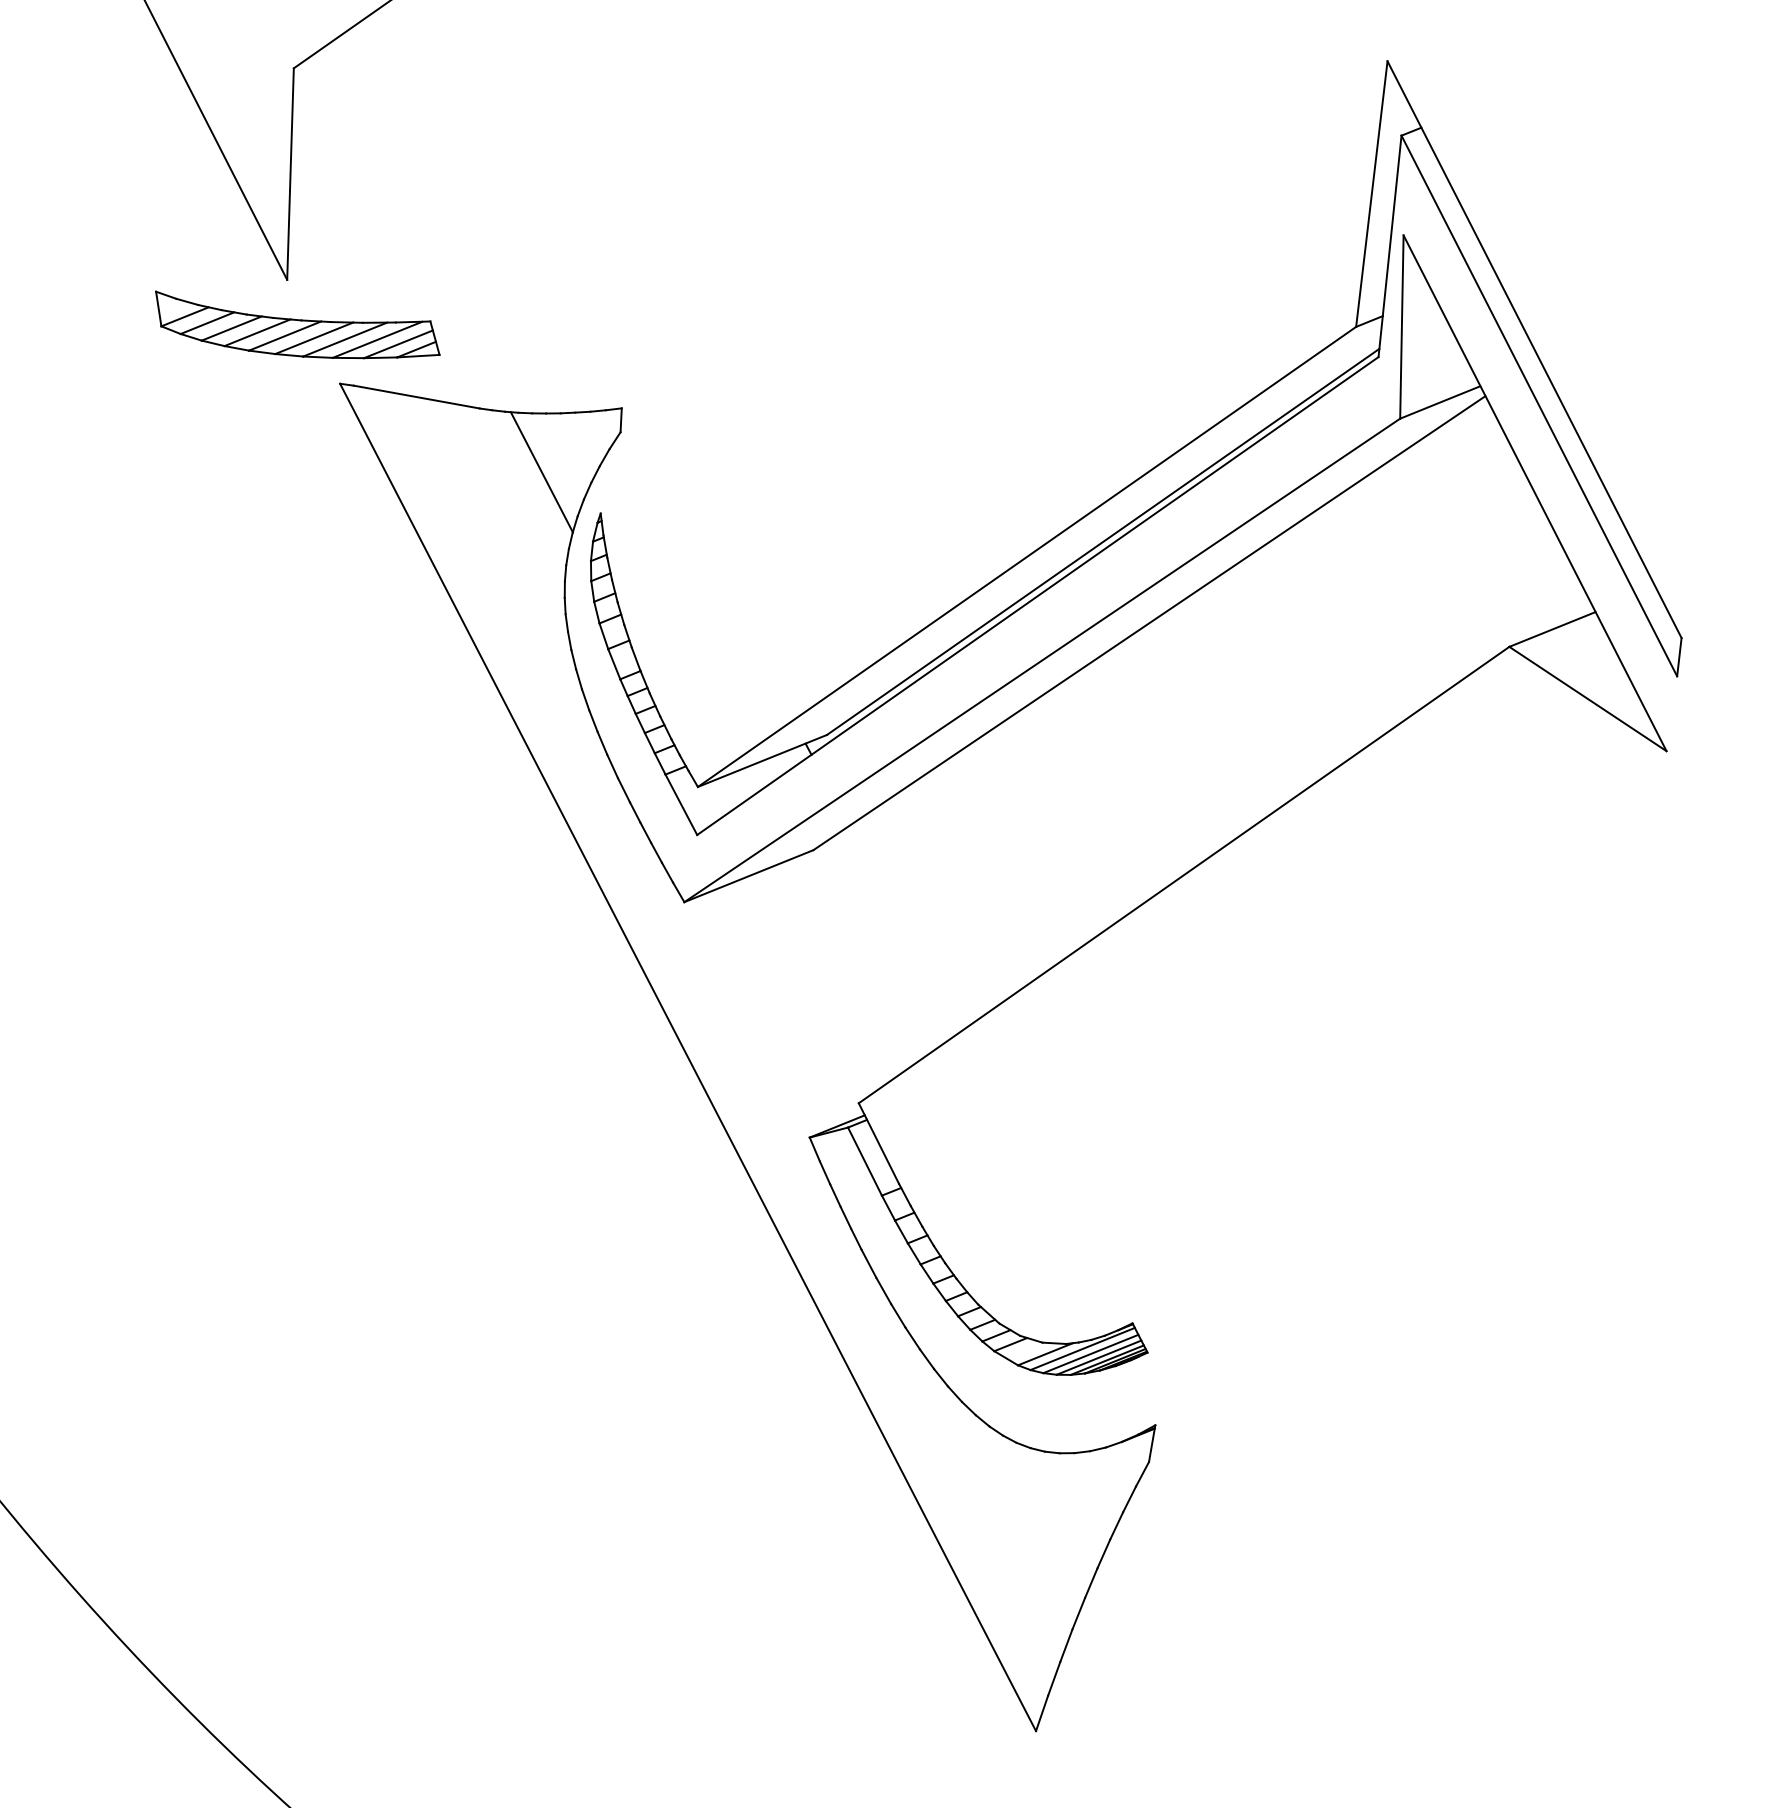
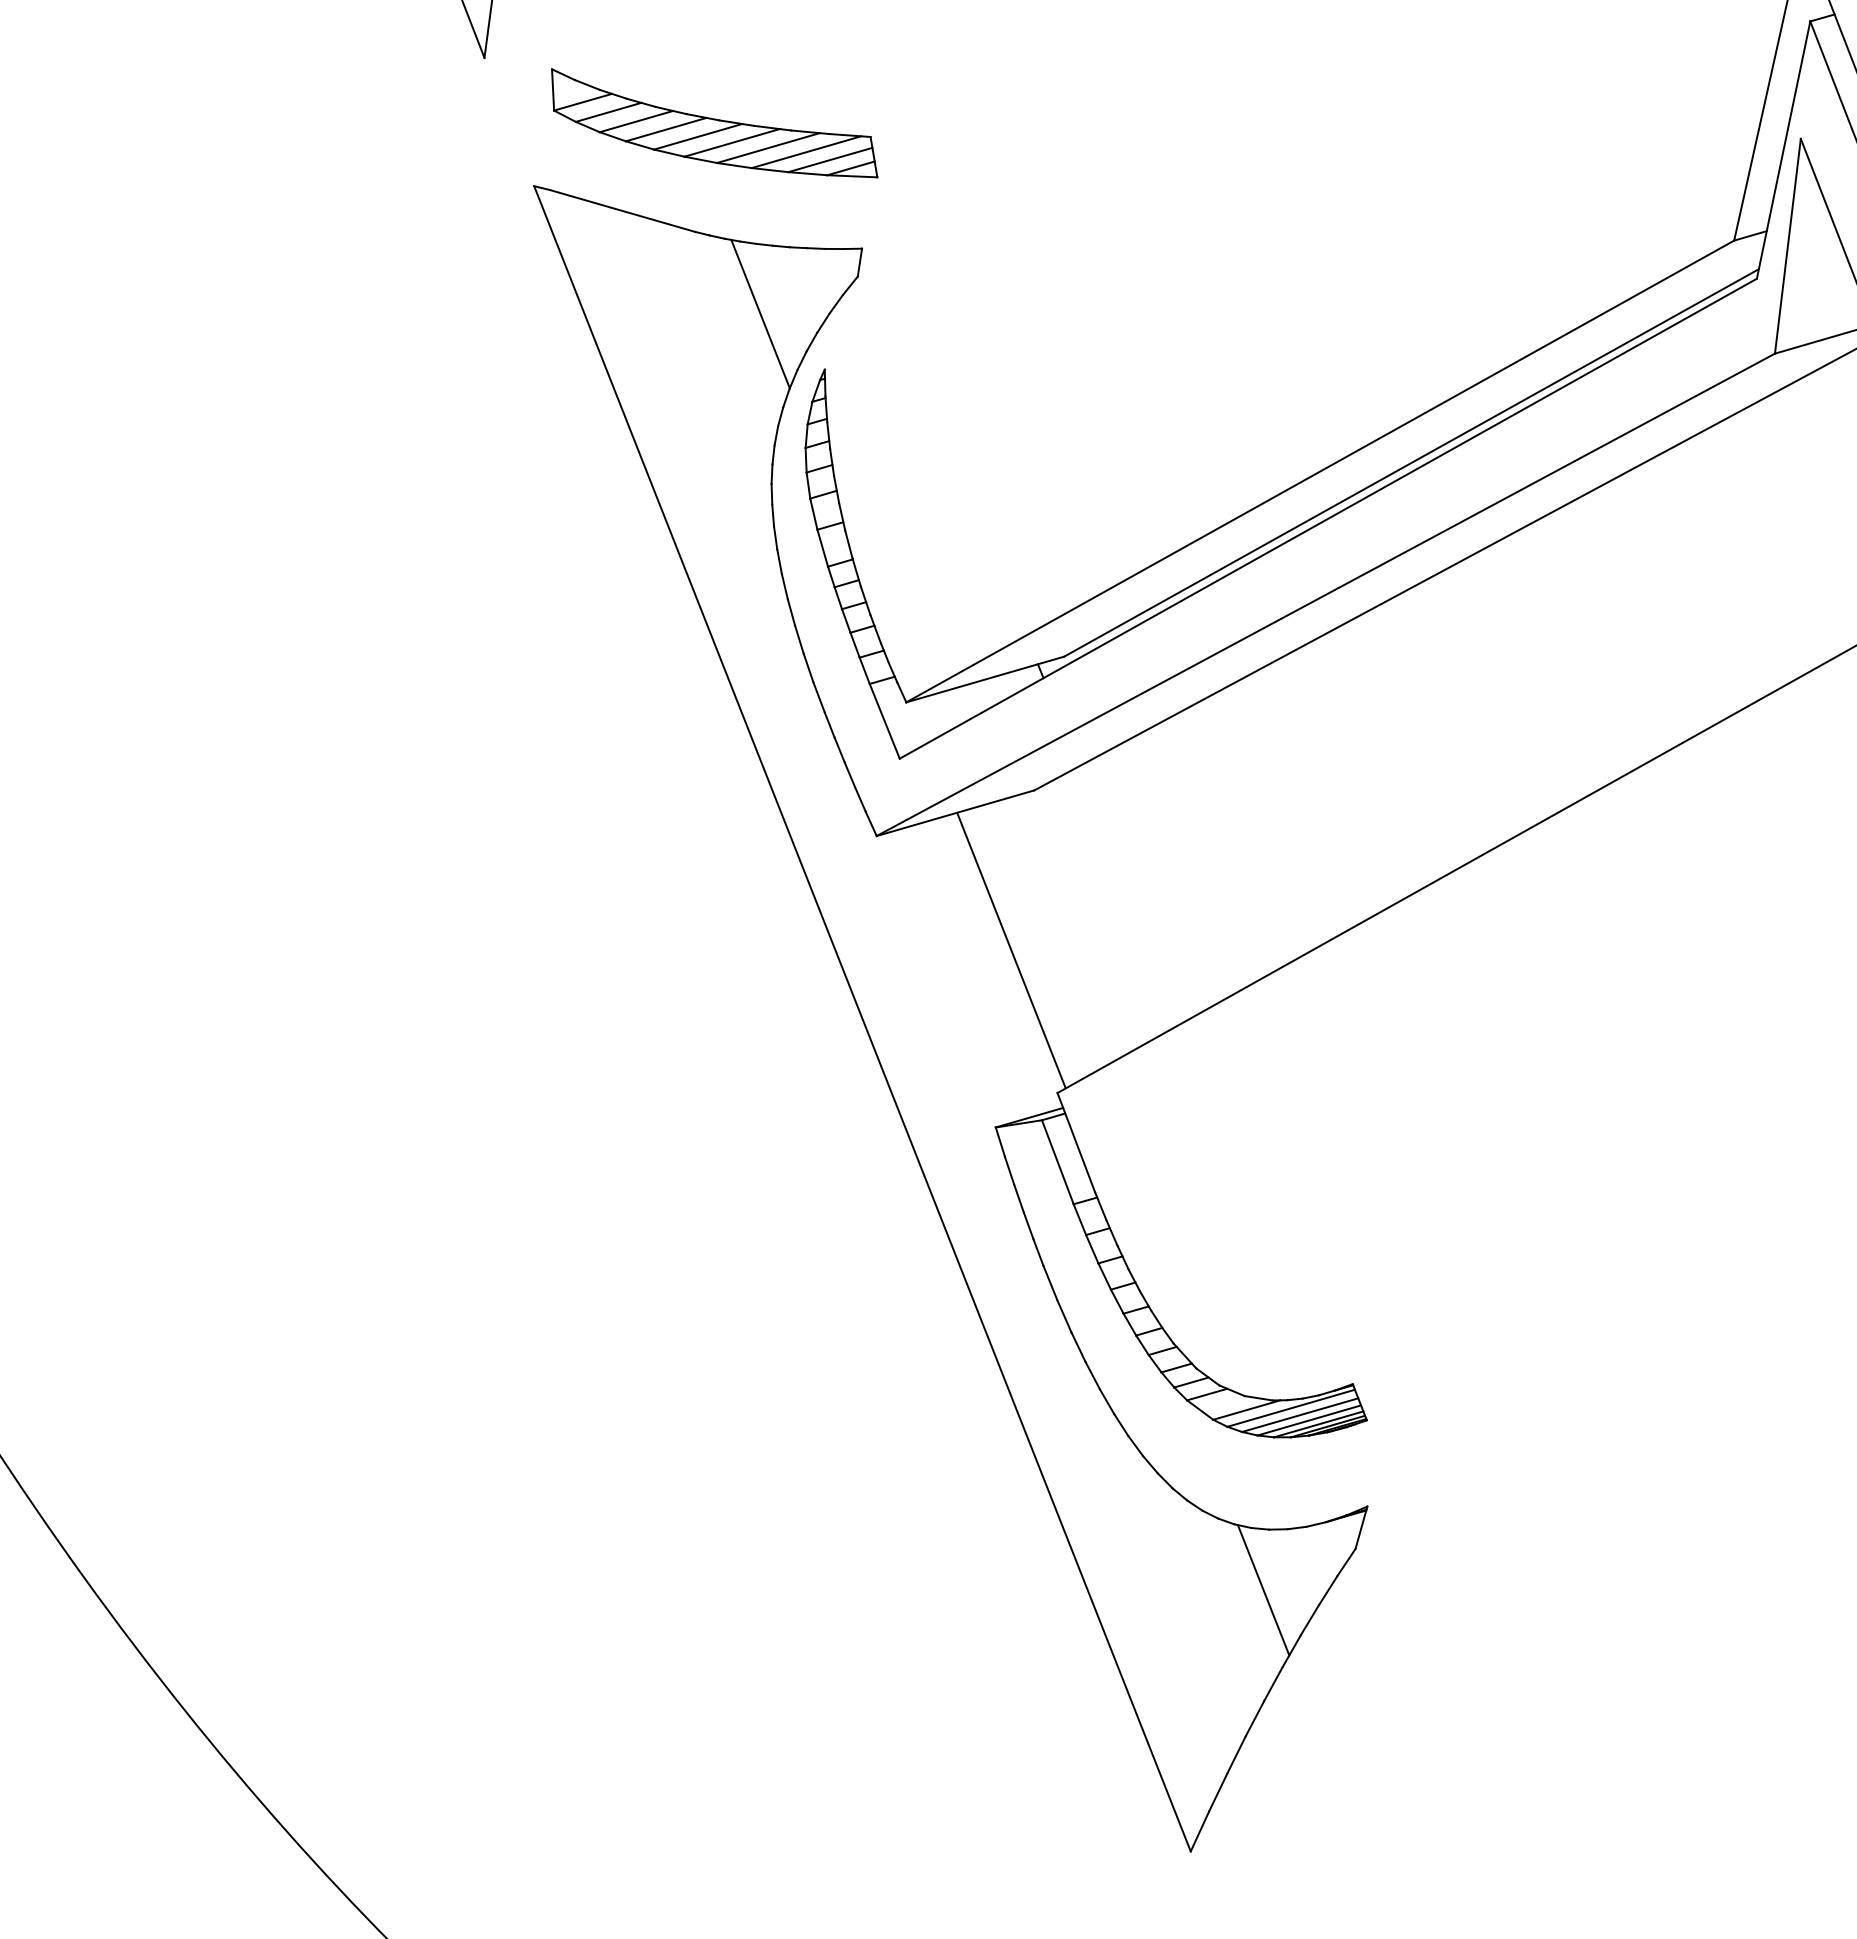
part: (297, 324) -> (714, 124), moved
line: (807, 986) -> (1011, 949), added
line: (1074, 1504) -> (1262, 1589), added

